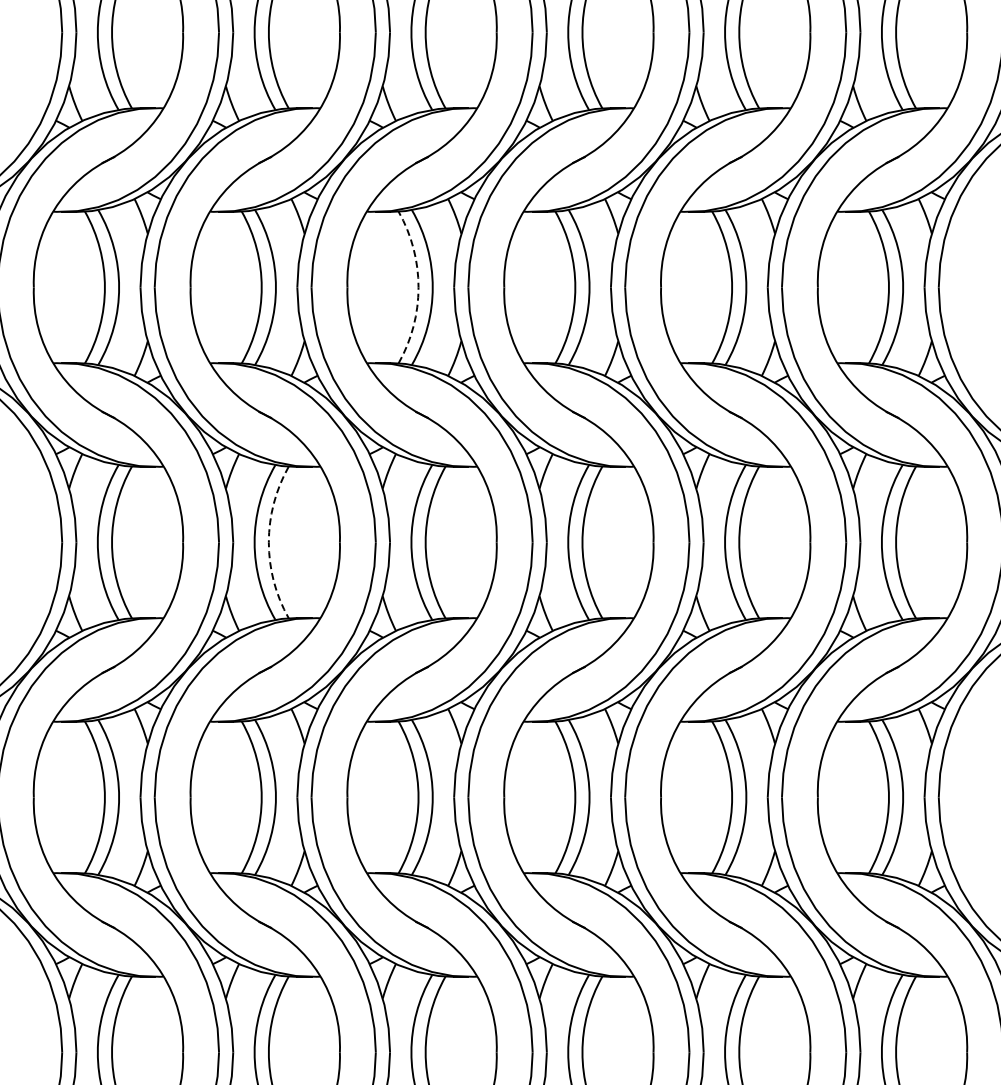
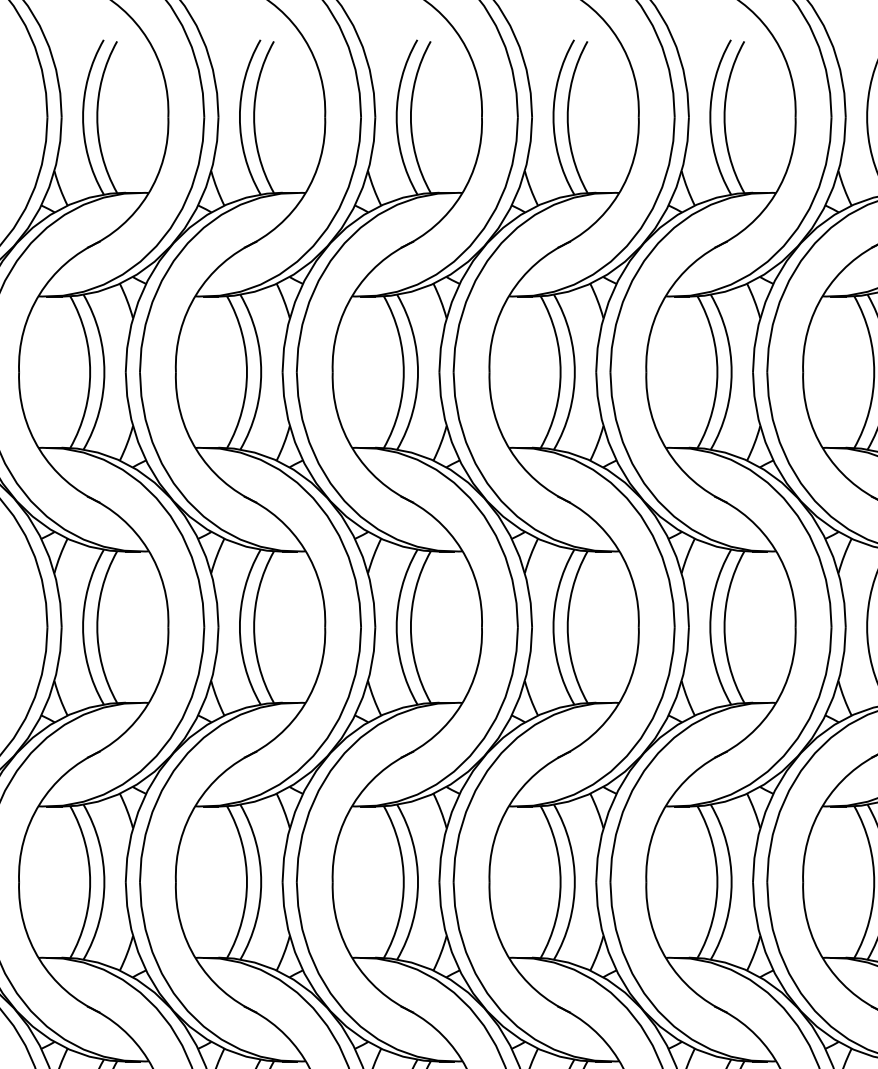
arc: (418, 287) -> (403, 372), dashed -> solid
arc: (268, 542) -> (253, 627), dashed -> solid

